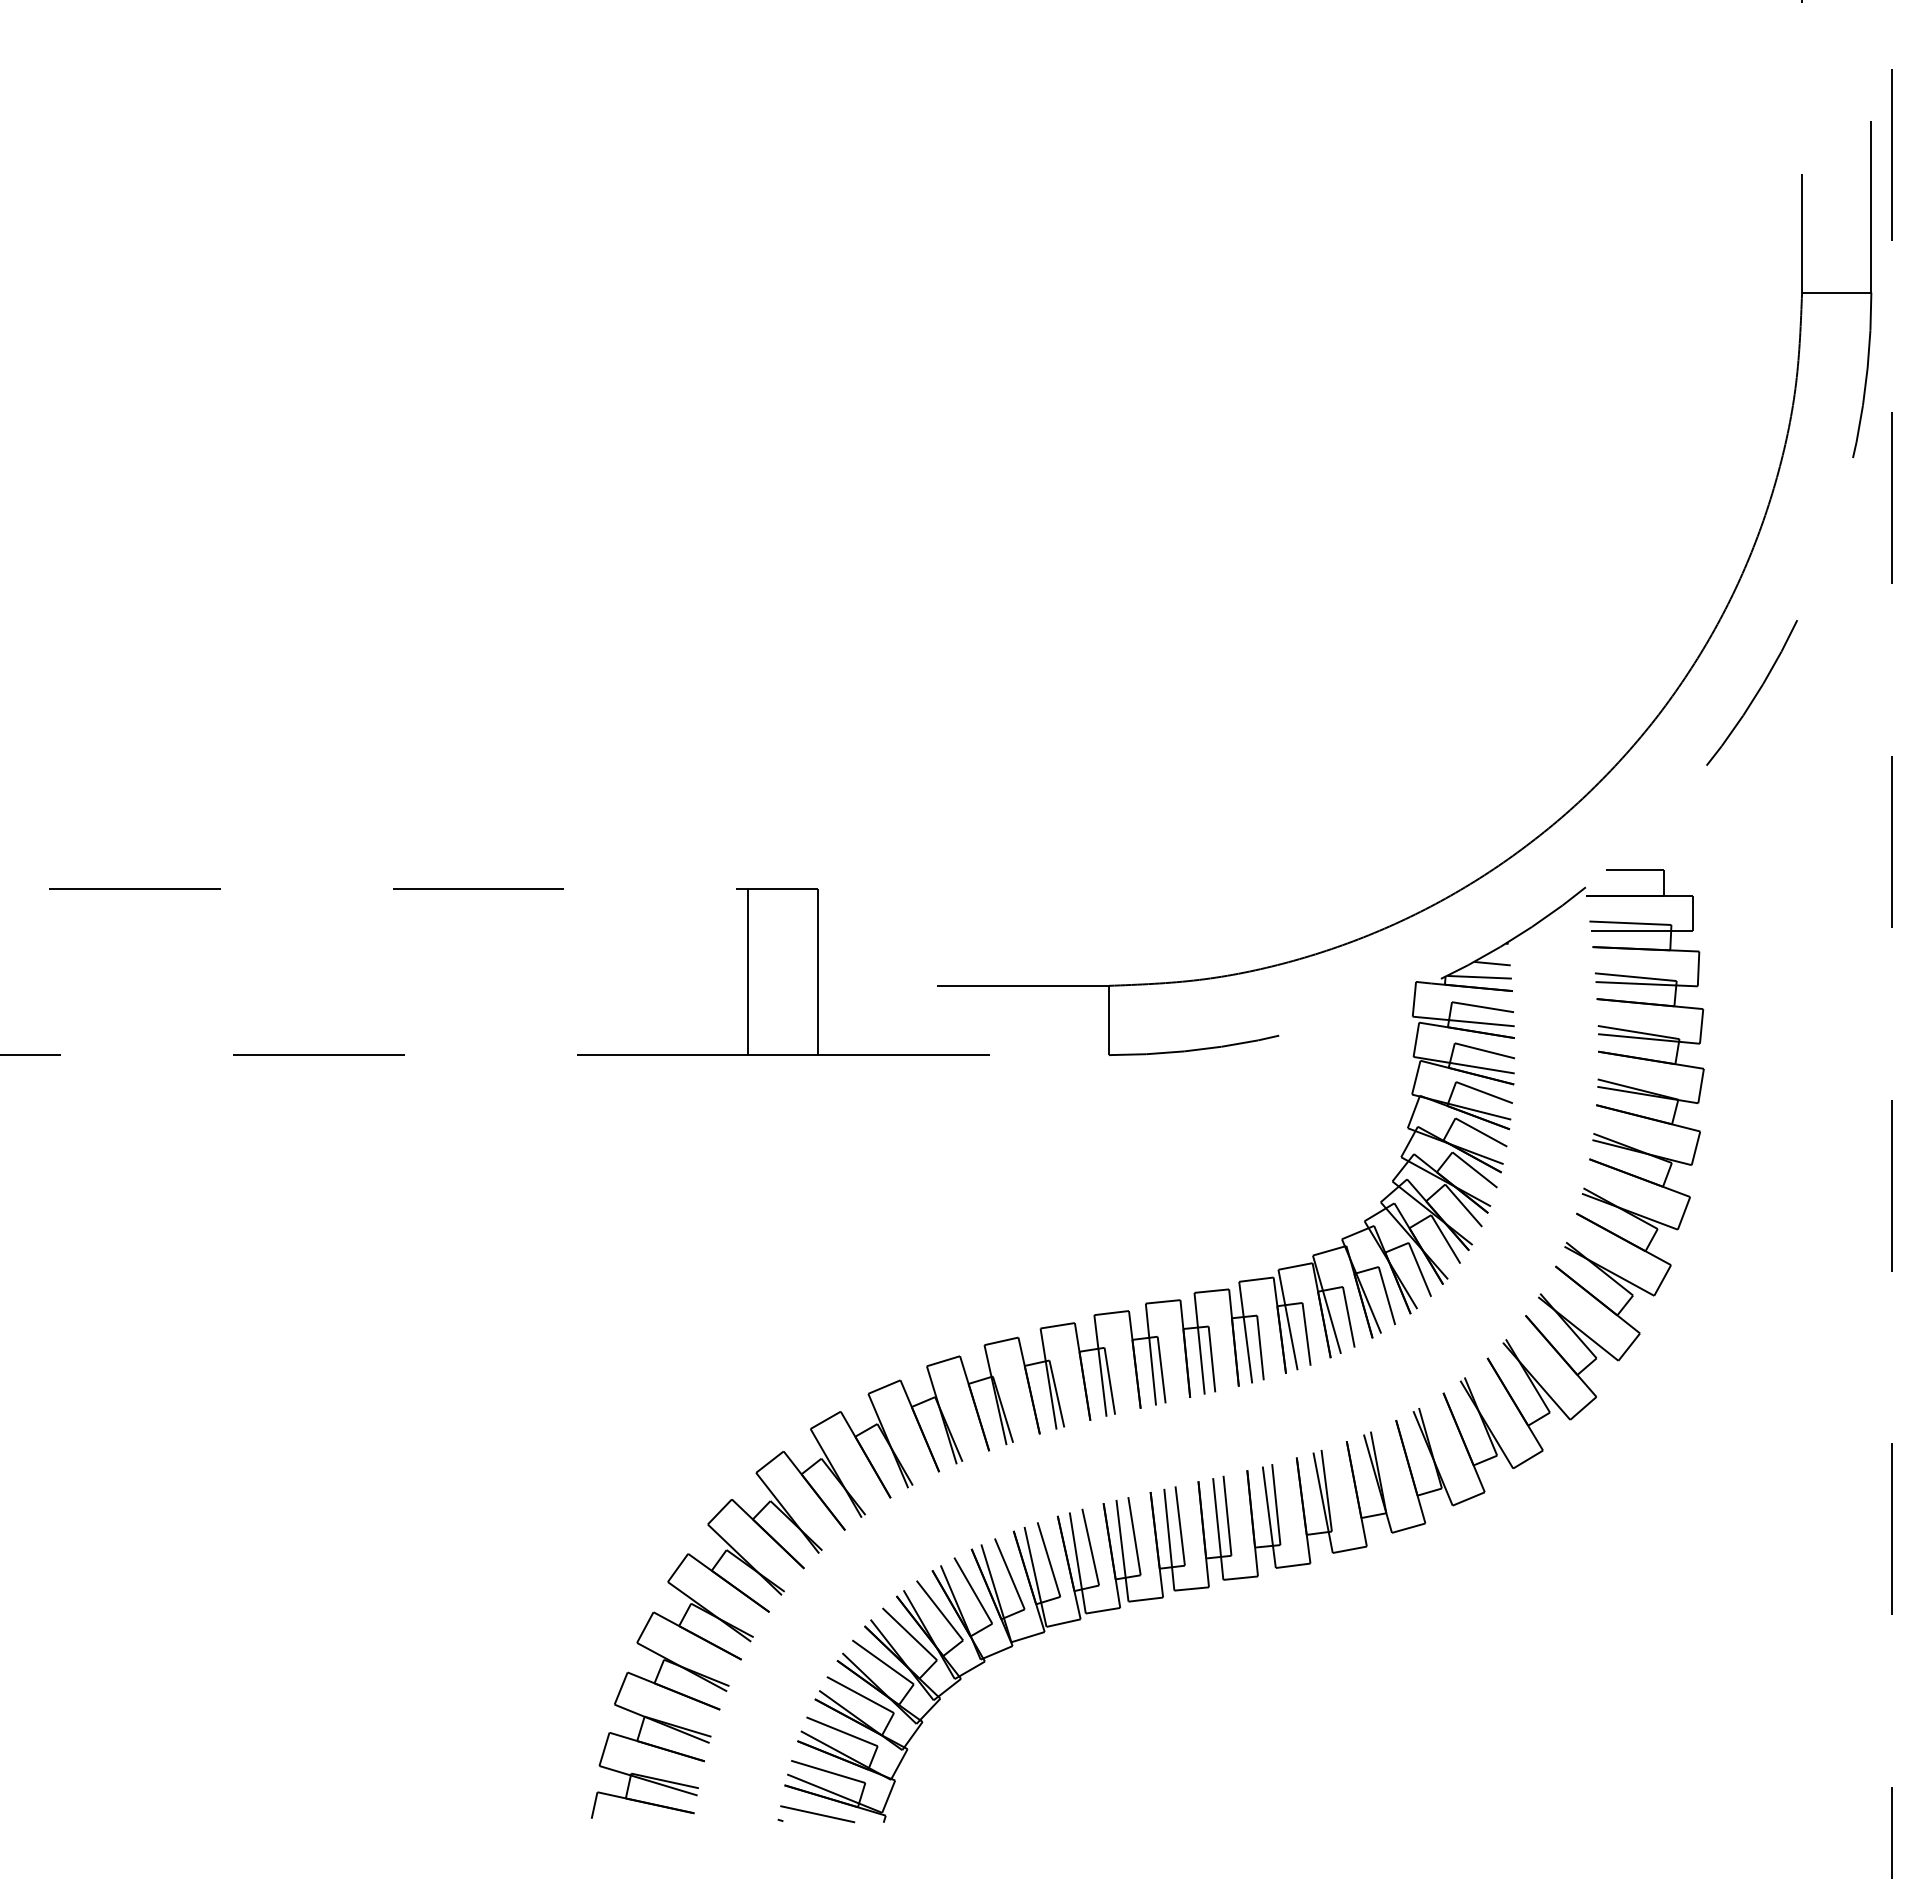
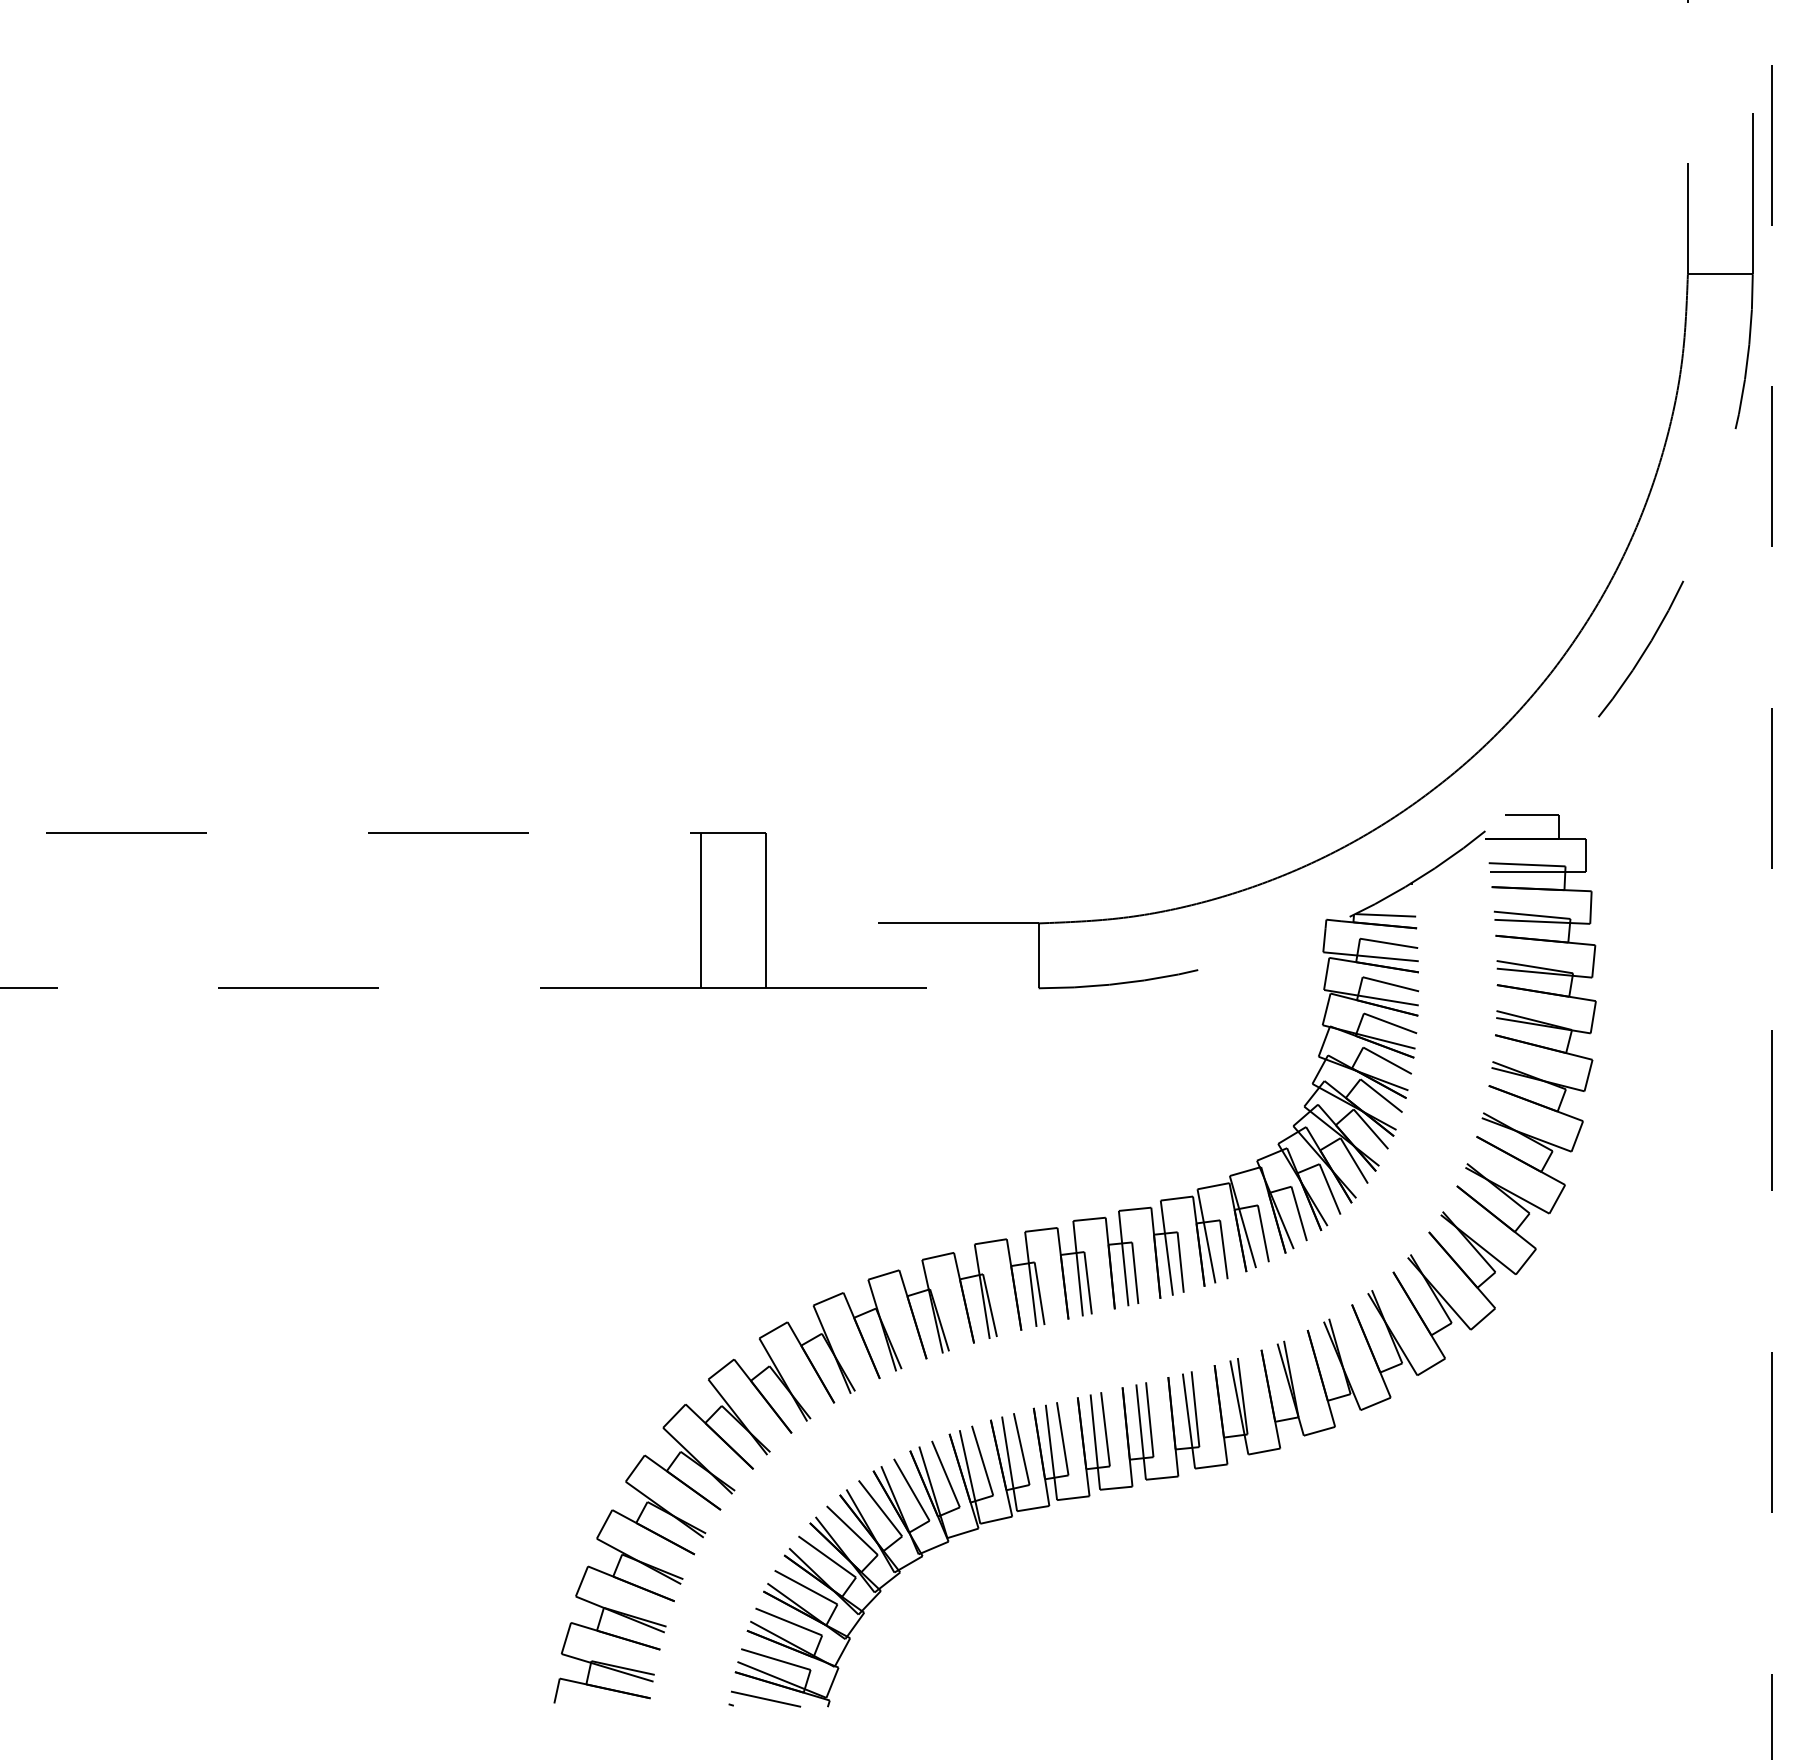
line: (1491, 963) -> (1397, 902), removed

